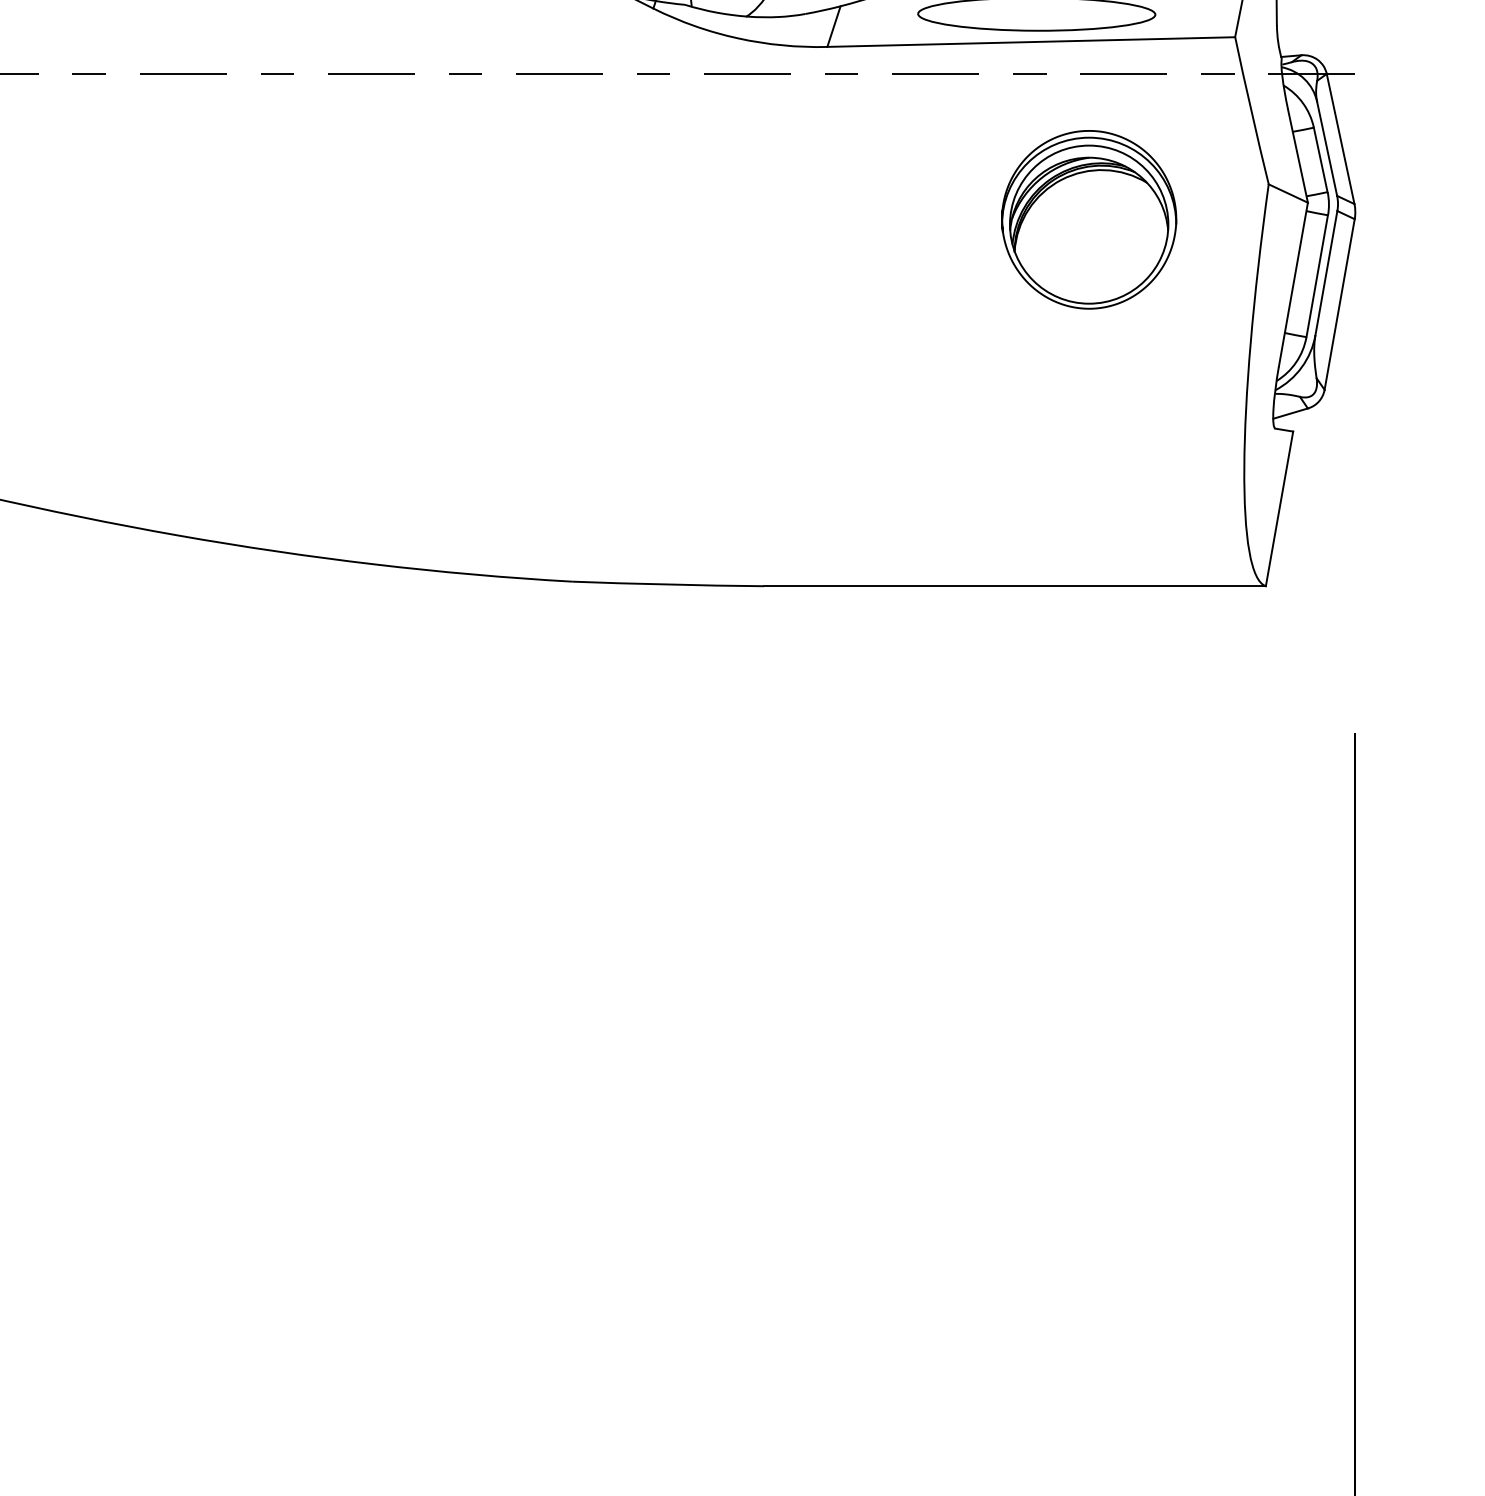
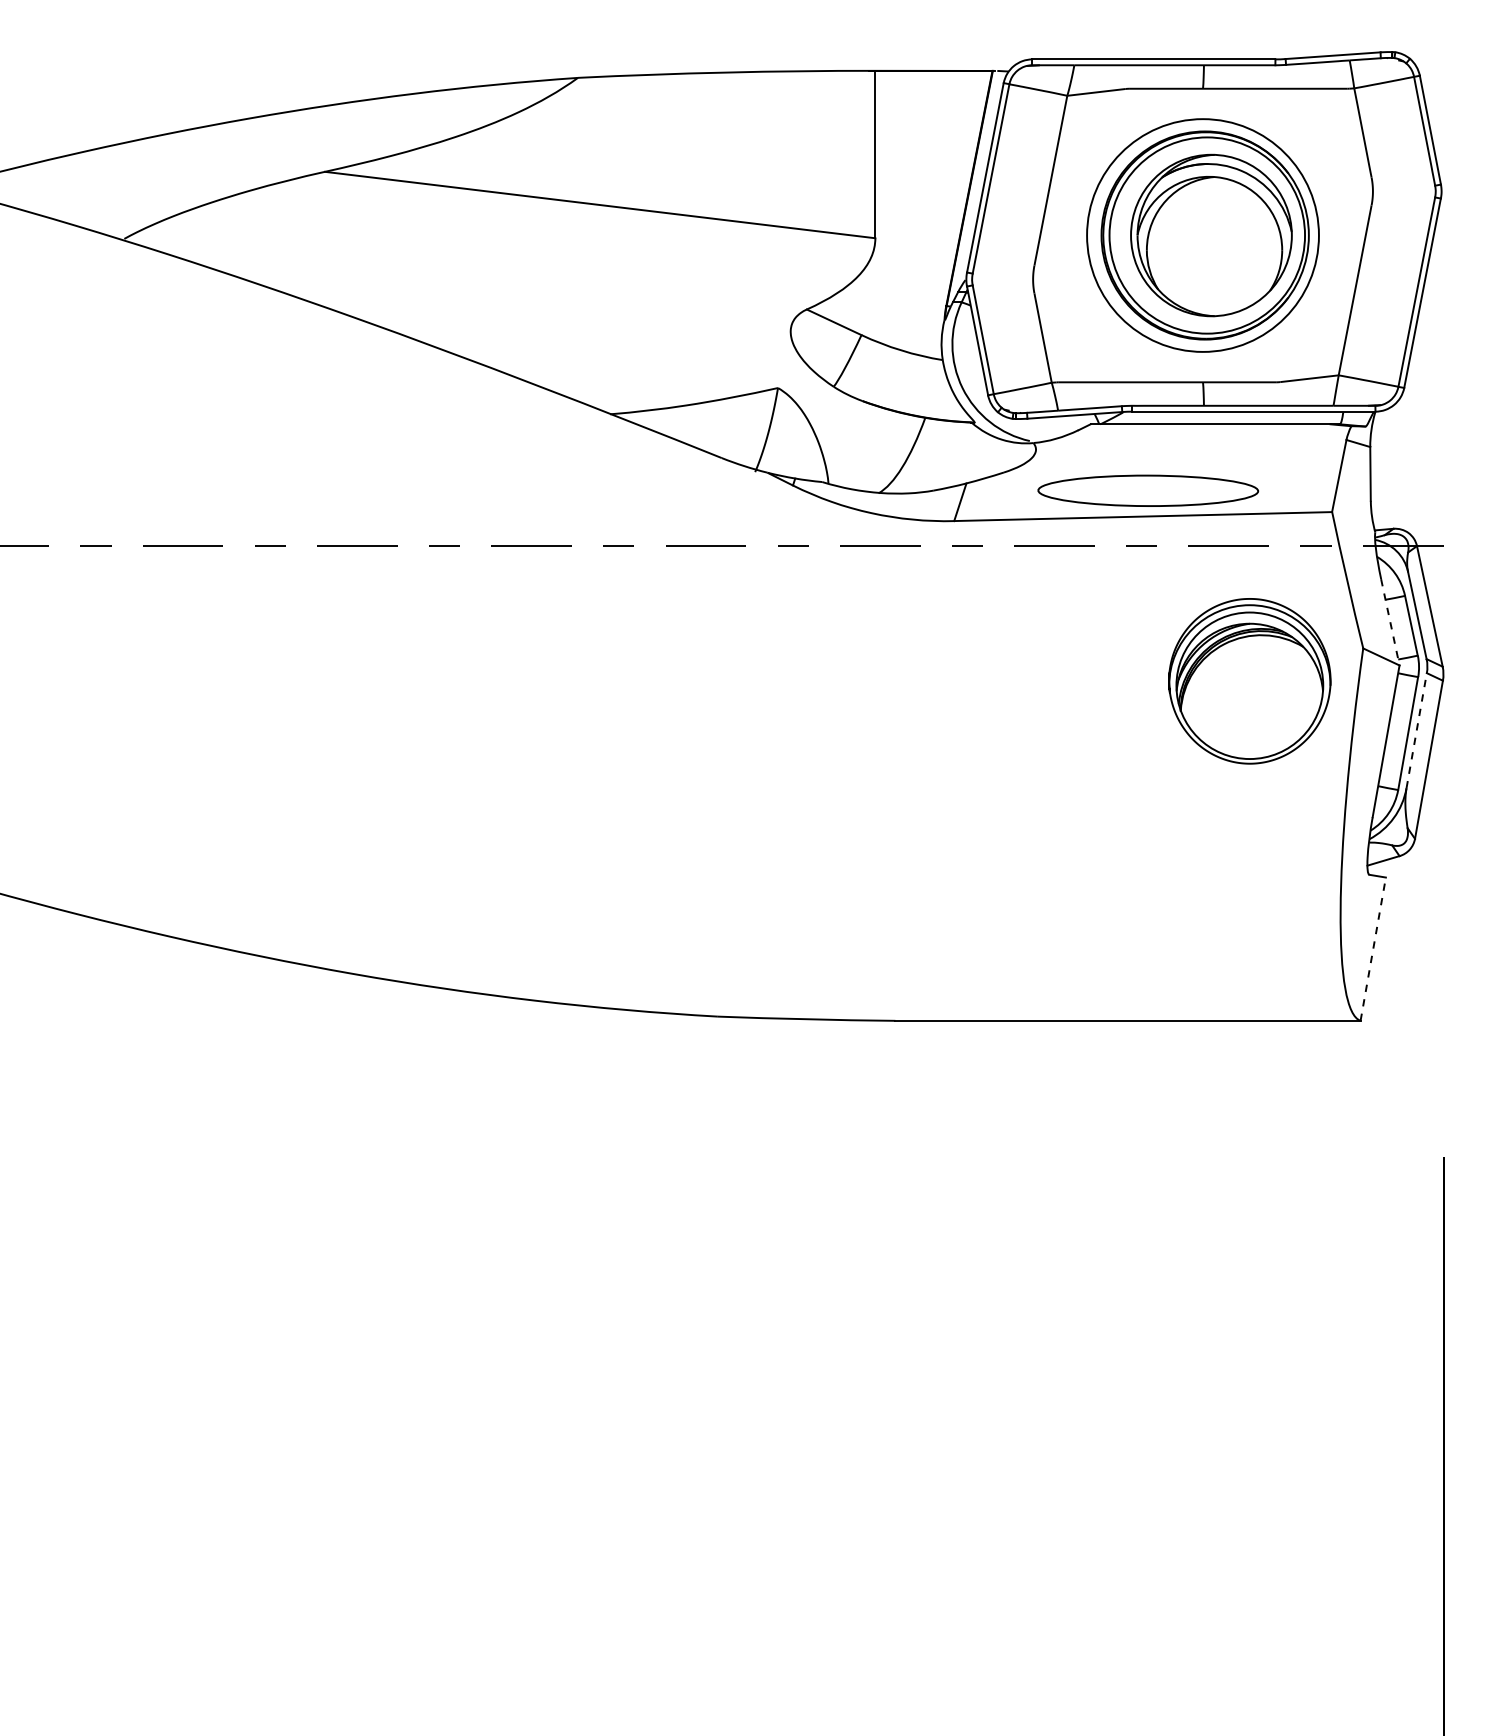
line: (1298, 156) -> (1390, 622), solid -> dashed
part: (1088, 220) -> (1249, 681), moved
line: (1326, 272) -> (1416, 730), solid -> dashed
line: (1279, 509) -> (1373, 949), solid -> dashed

